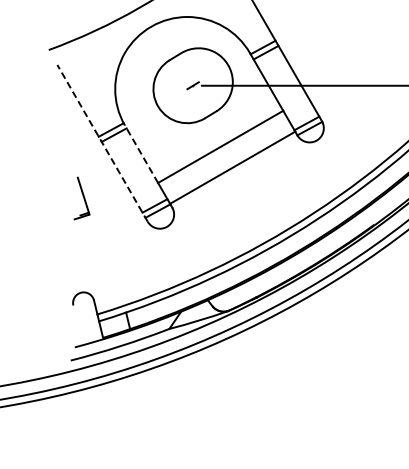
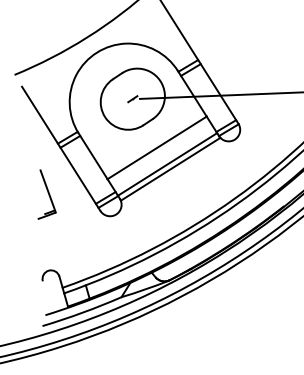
line: (102, 142) -> (61, 148), dashed -> solid
line: (141, 153) -> (93, 155), dashed -> solid
line: (236, 173) -> (170, 168), added
part: (81, 198) -> (45, 194), size x1.43

